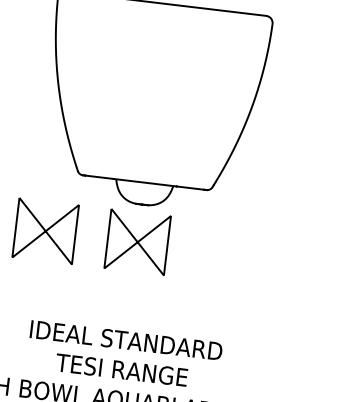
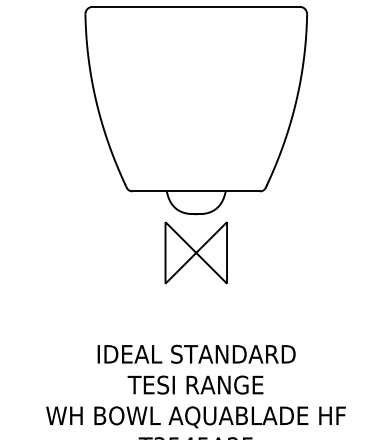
part: (45, 230) -> (100, 252), removed

